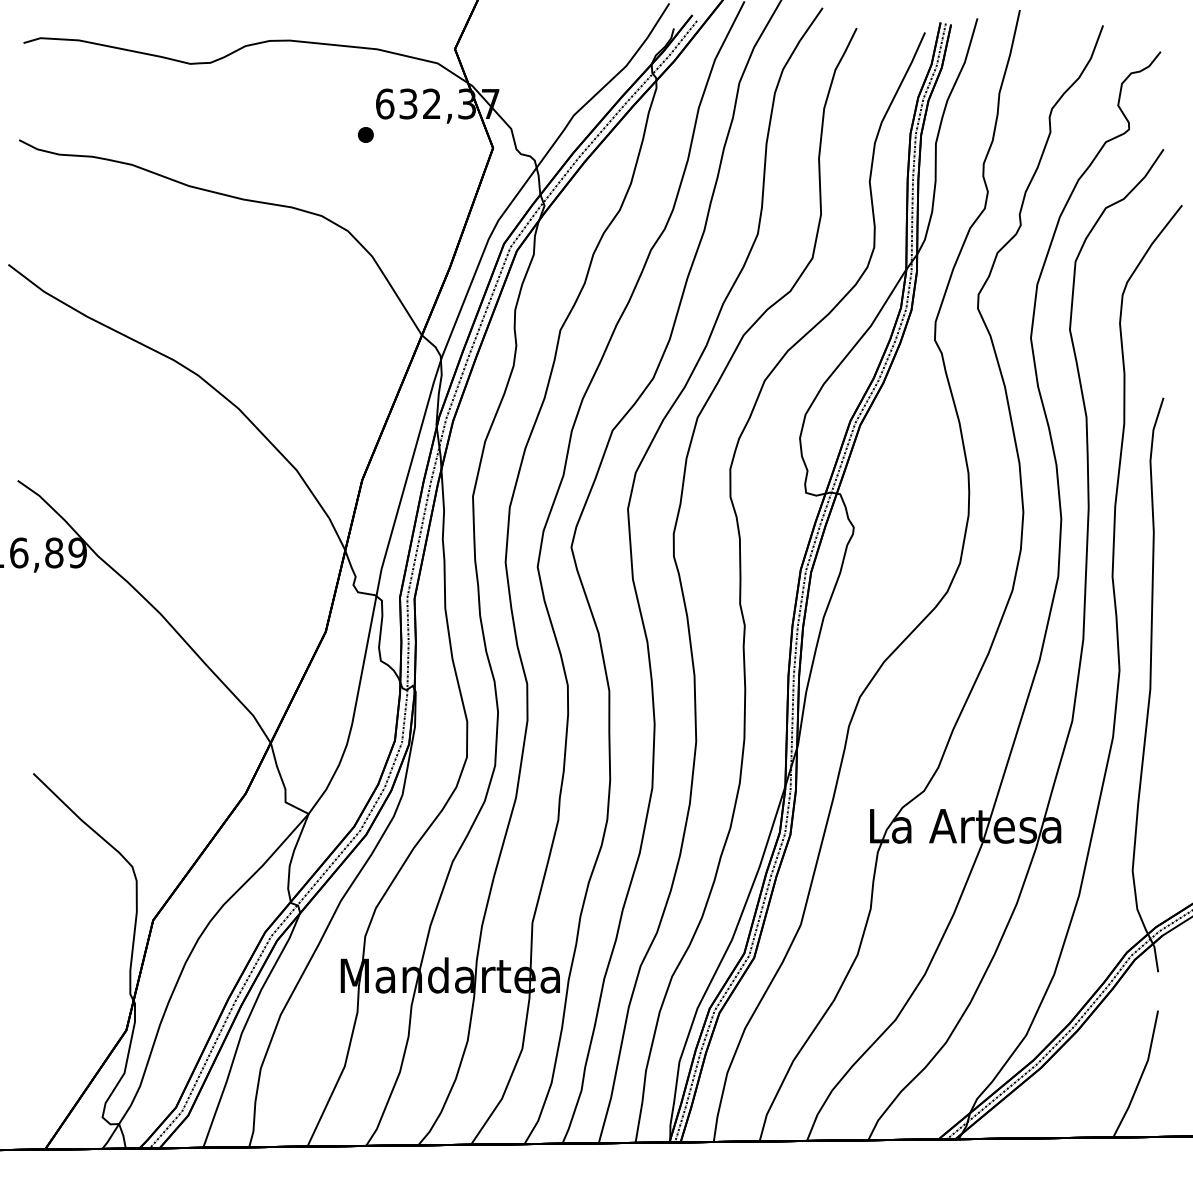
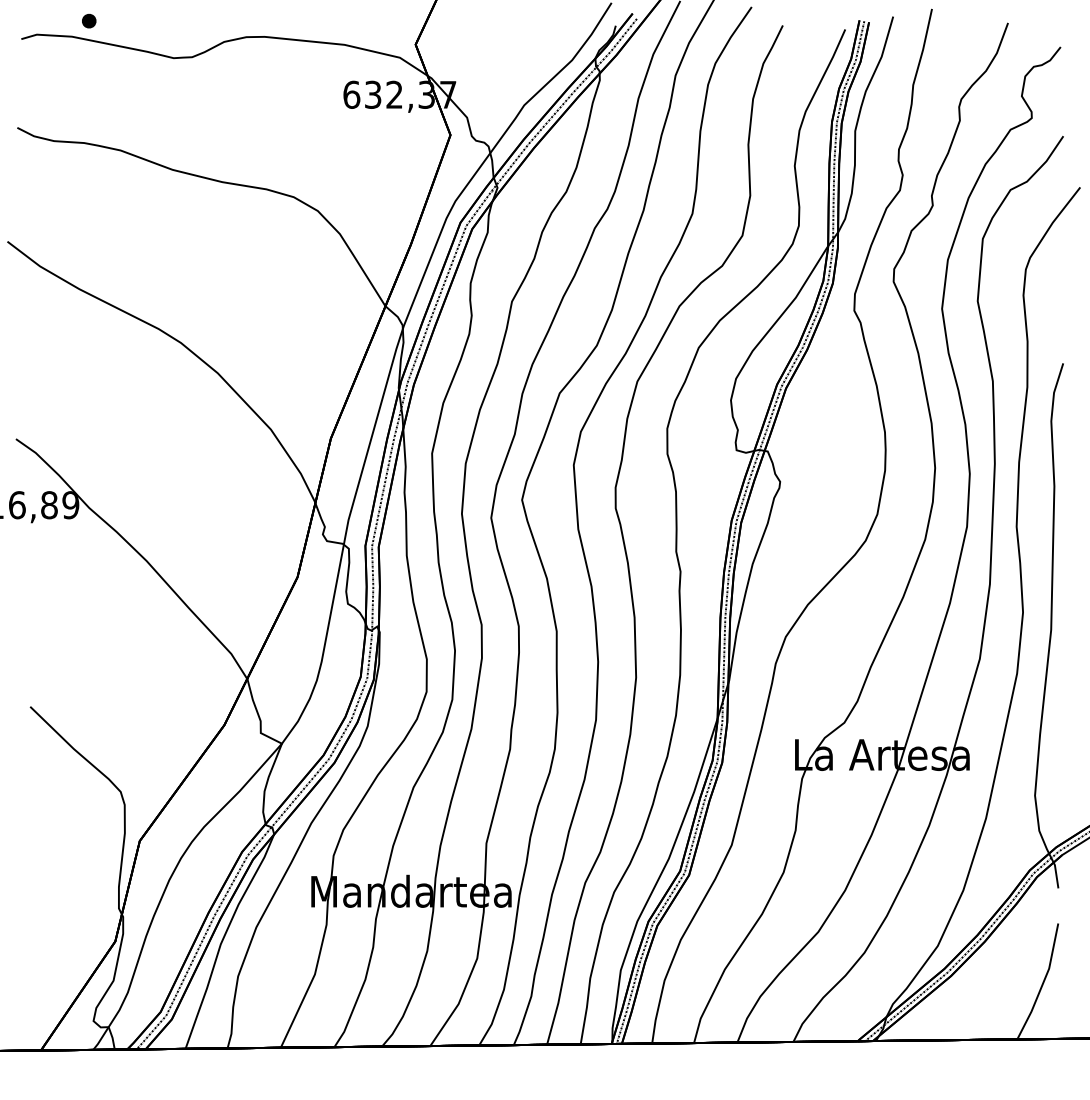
part: (366, 135) -> (89, 21), moved

